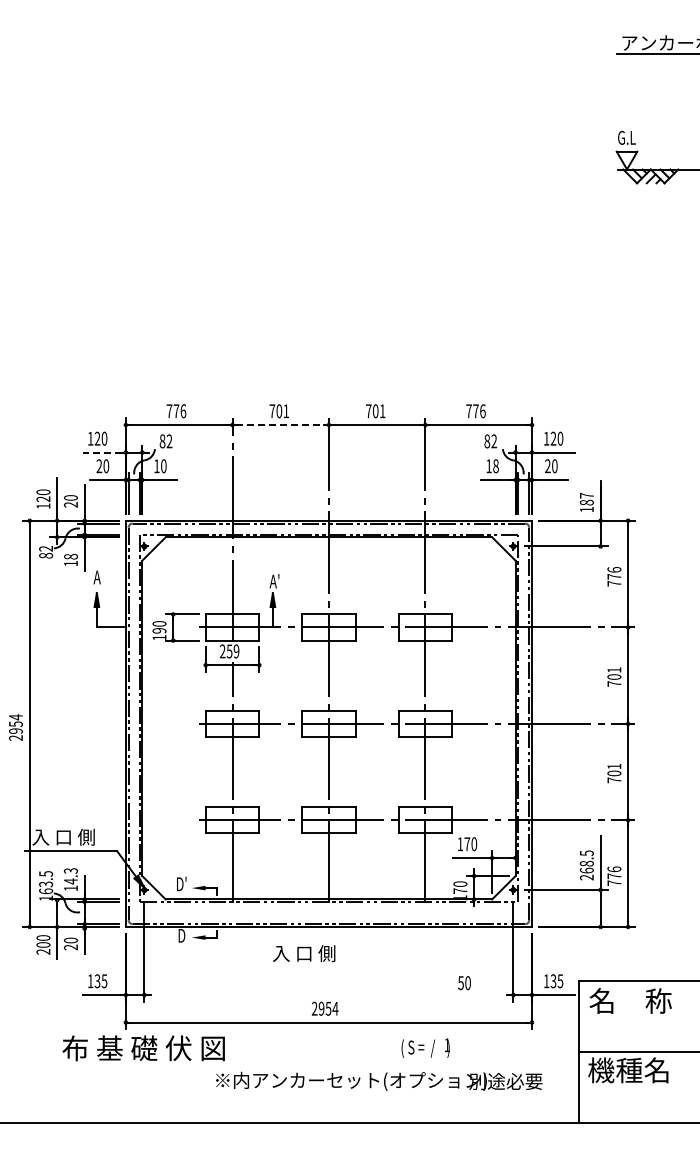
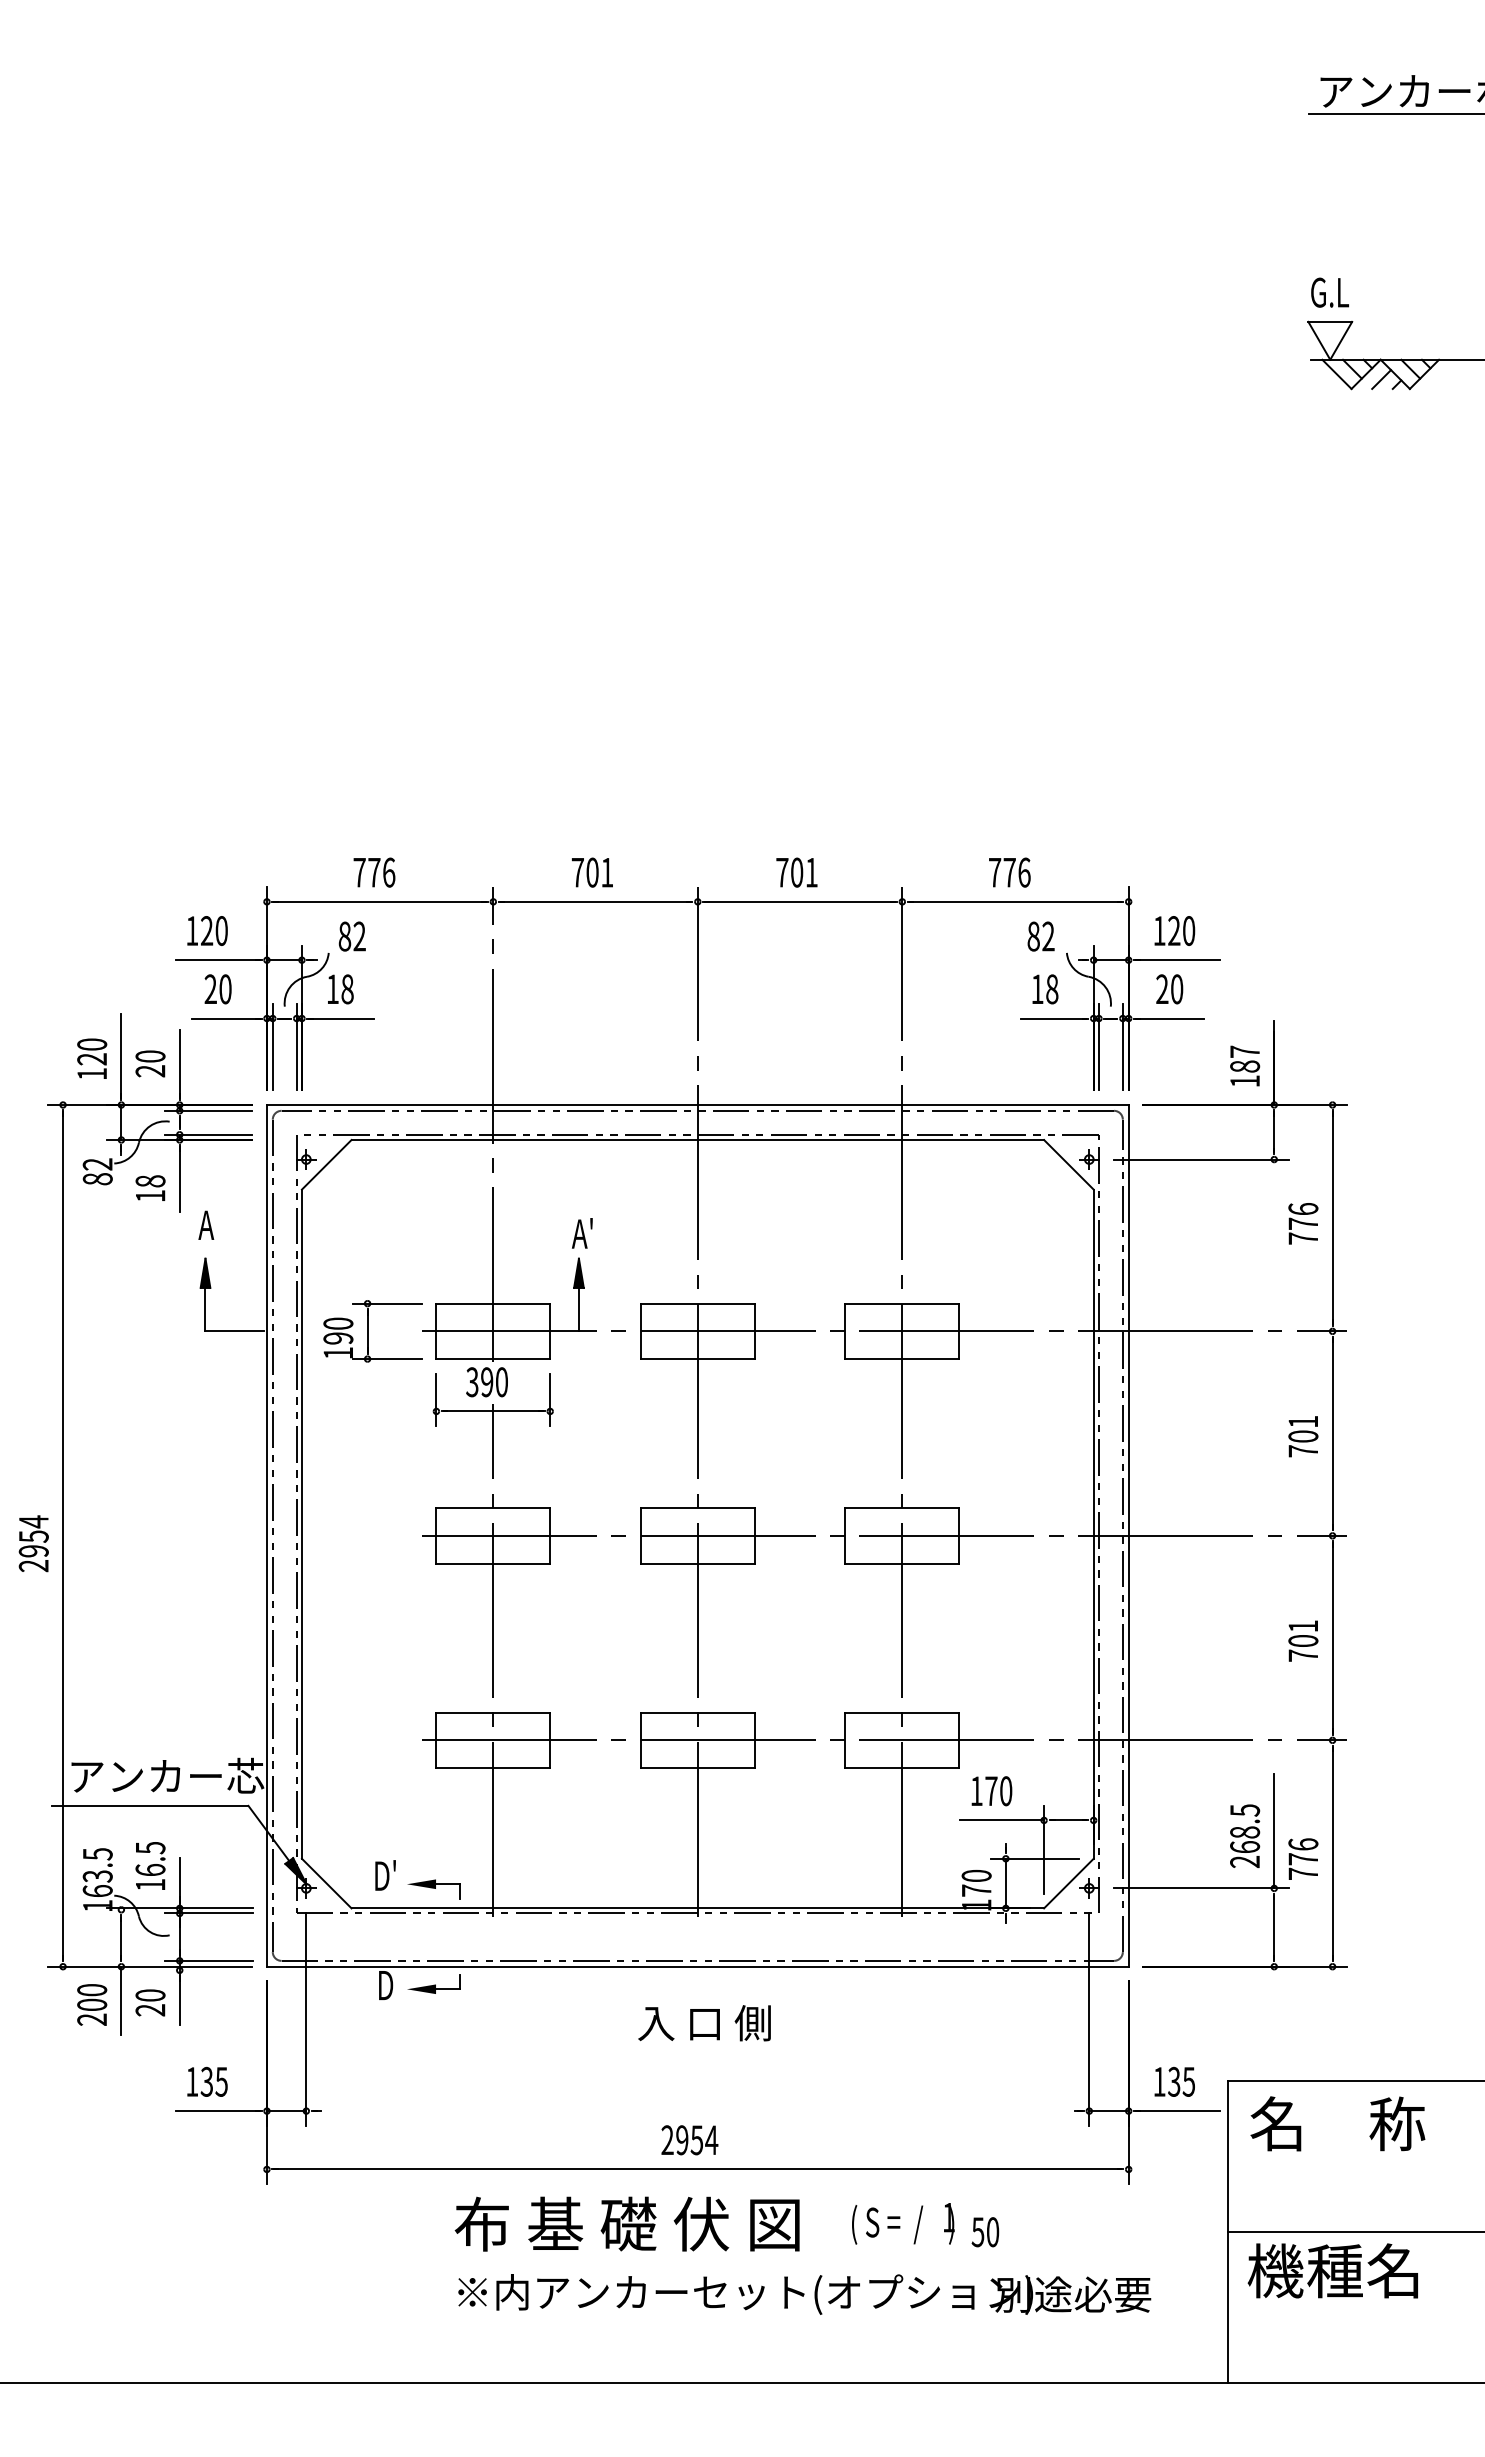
line: (280, 425) -> (595, 902), dashed -> solid
line: (102, 452) -> (217, 960), dashed -> solid
text: (163, 466) -> (346, 989), 10 -> 18
text: (229, 651) -> (486, 1382), 259 -> 390
text: (78, 836) -> (166, 1774), 入 口 側 -> アンカー芯
text: (70, 876) -> (149, 1859), 14.3 -> 16.5
text: (304, 953) -> (705, 2023), moved
text: (464, 983) -> (985, 2233), moved
text: (143, 1048) -> (626, 2224), moved

